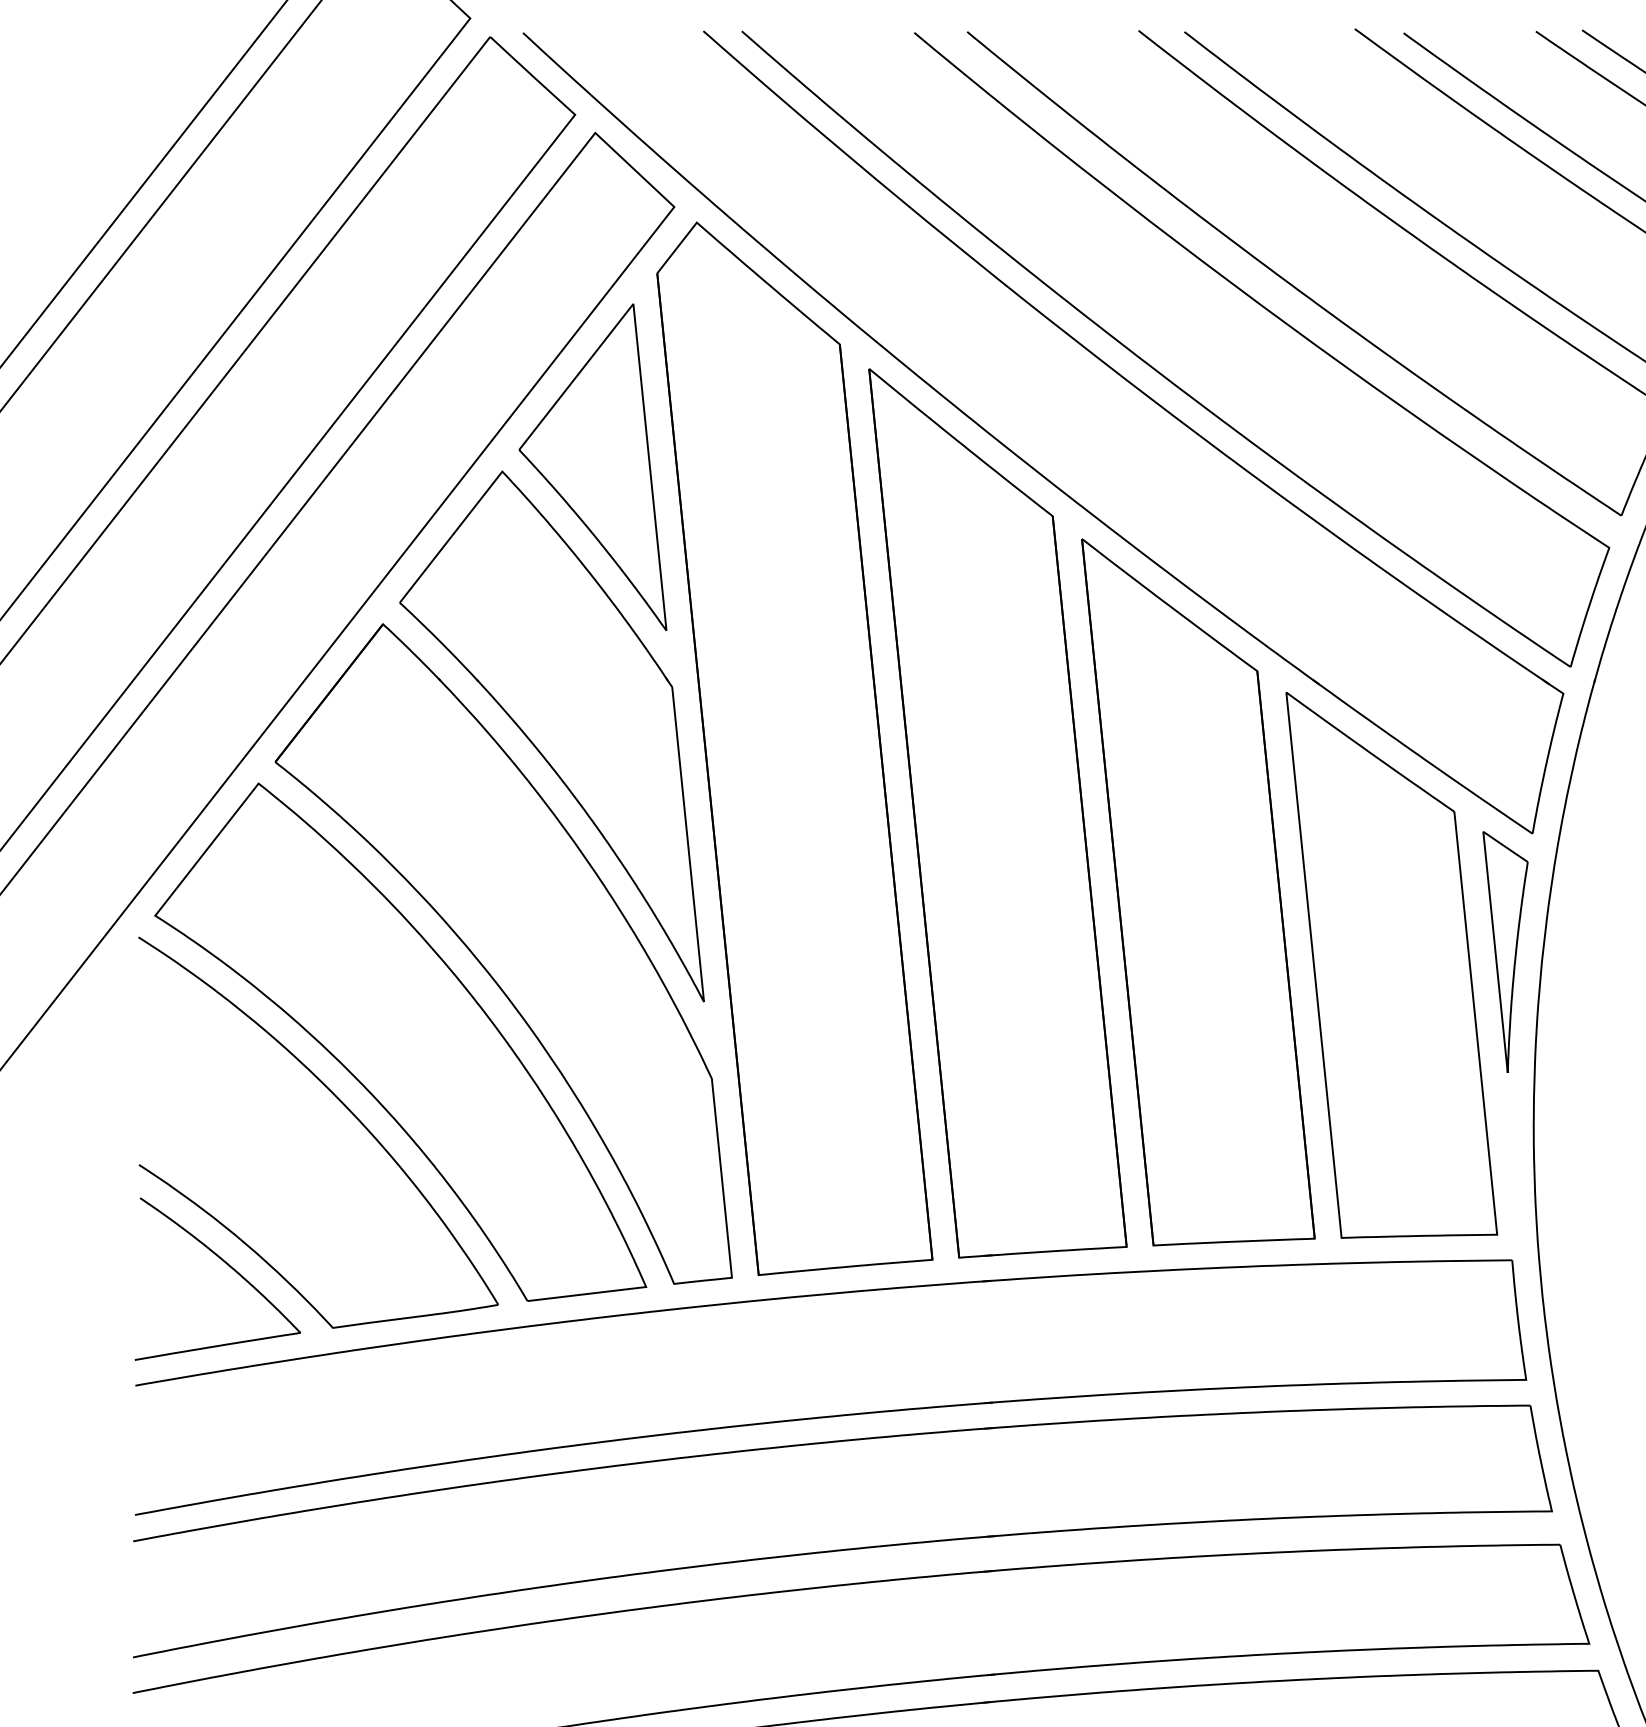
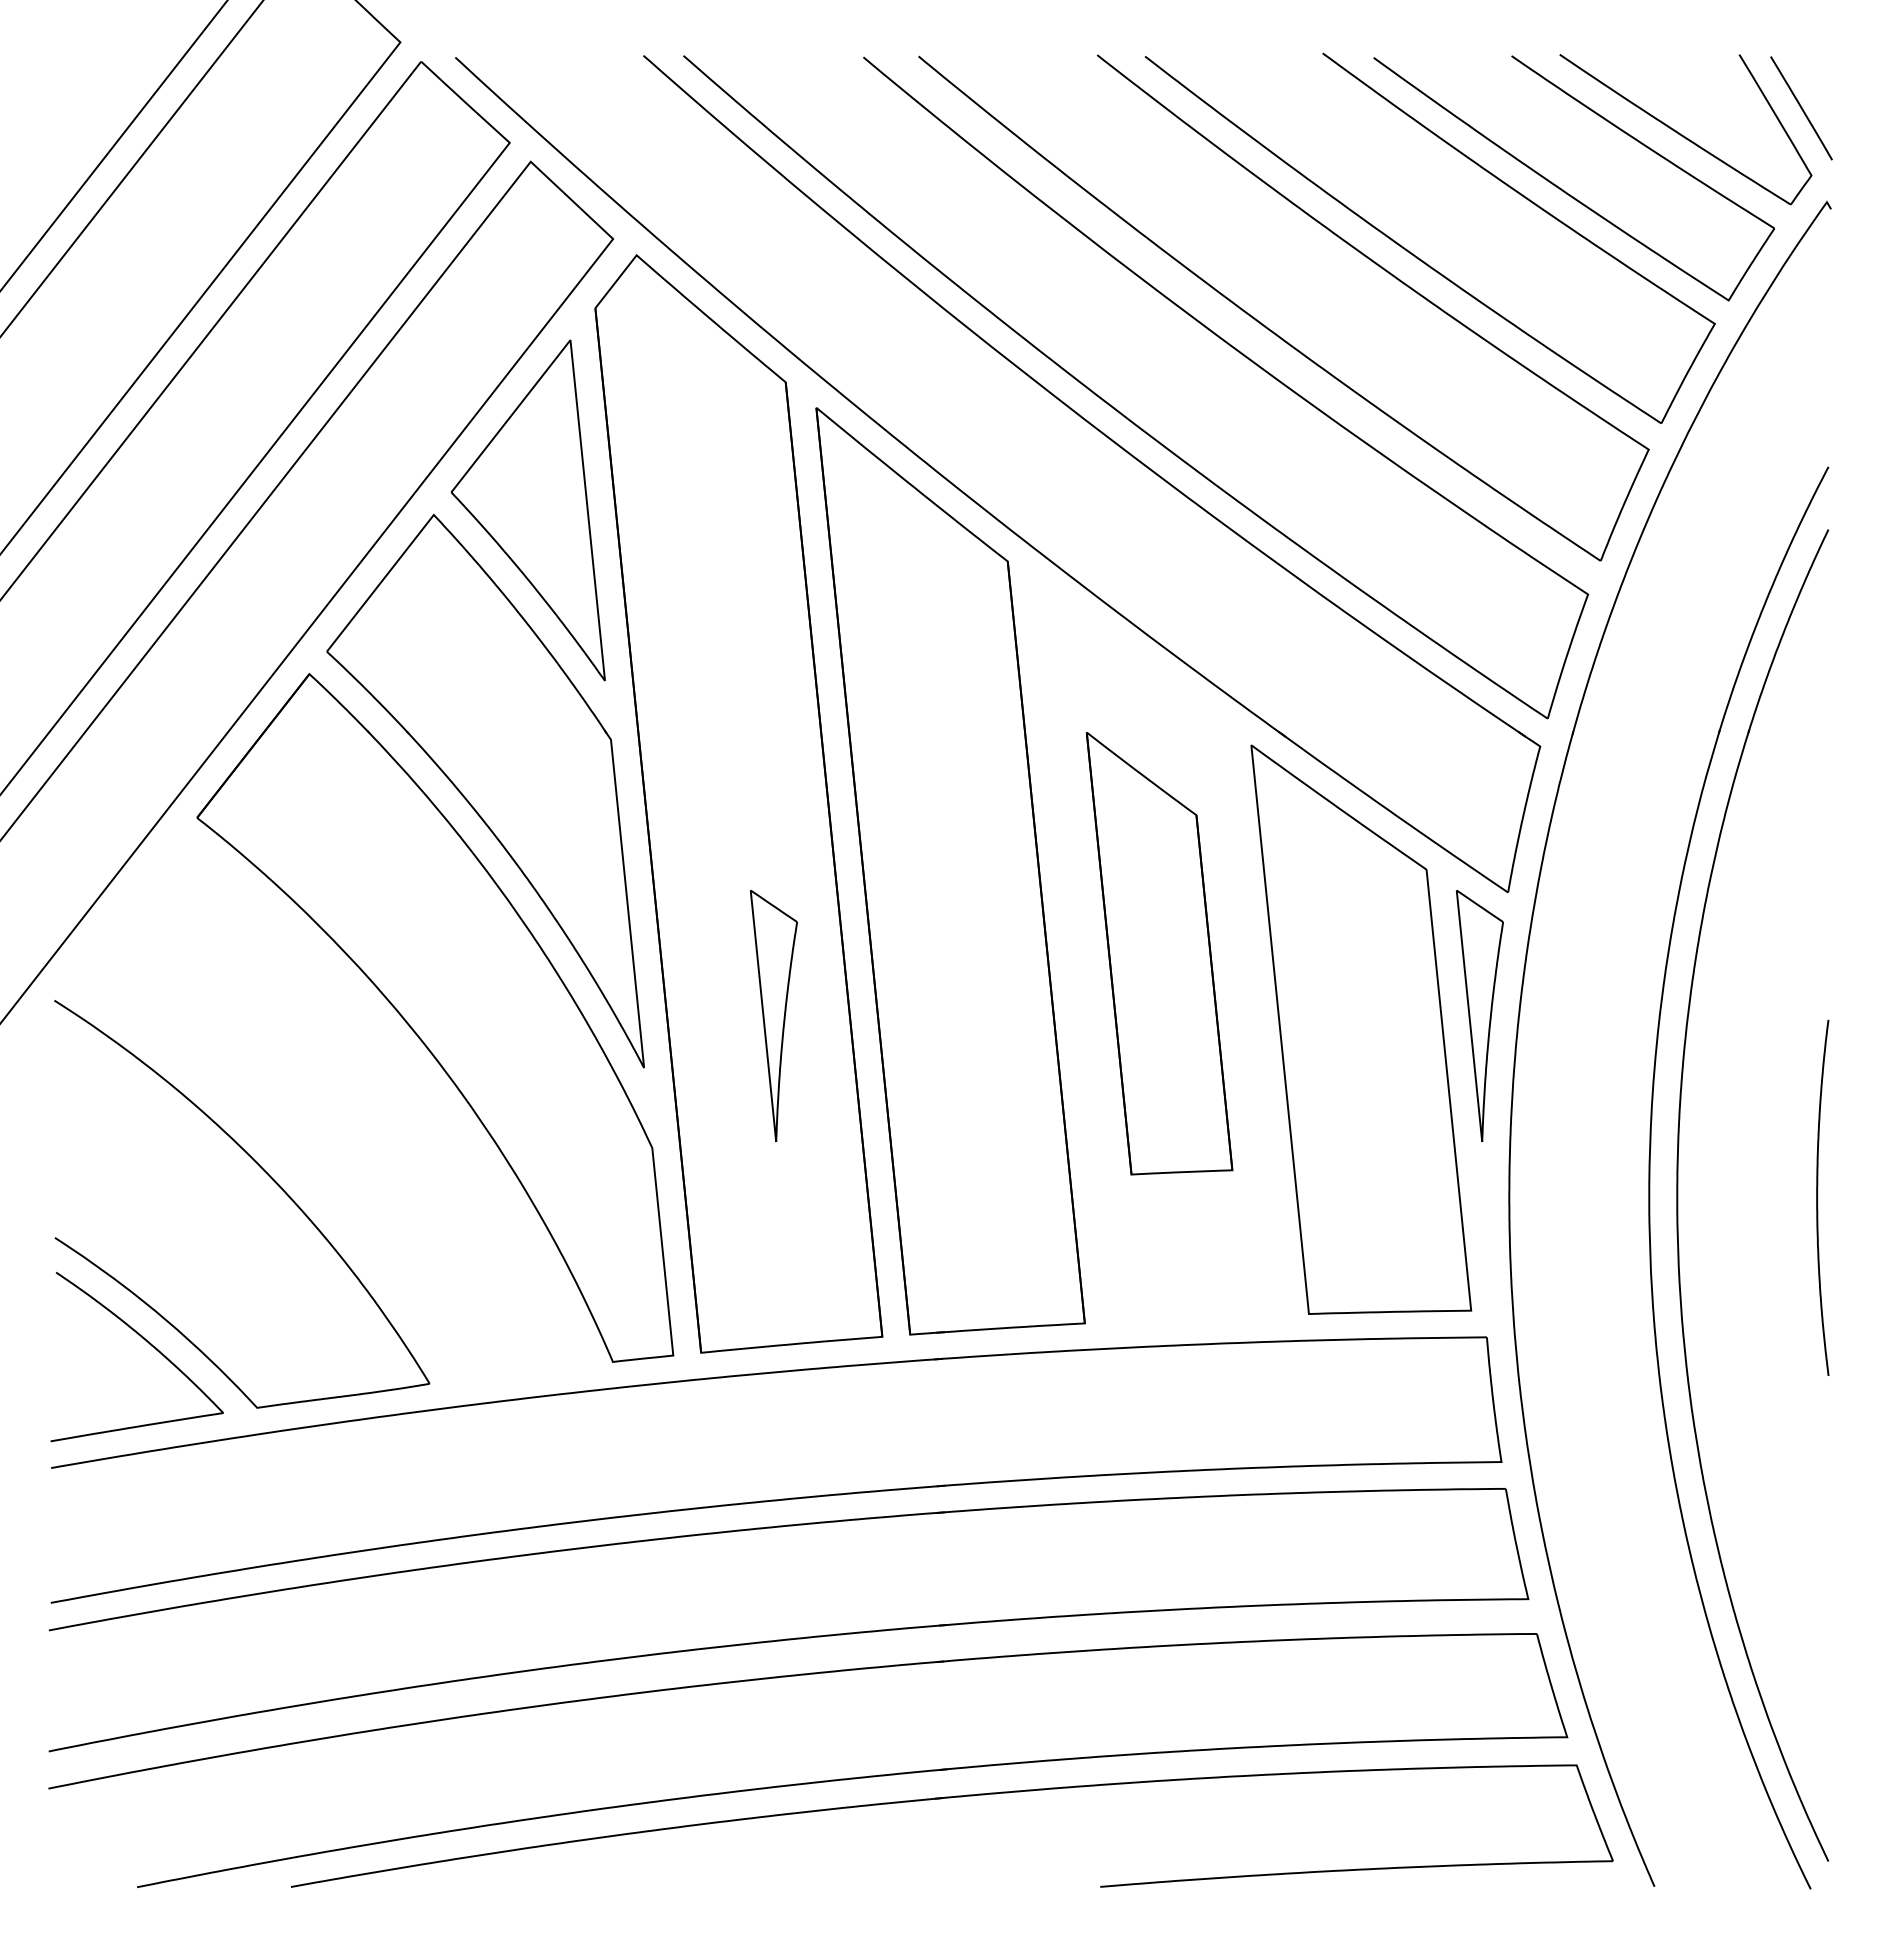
part: (1198, 892) -> (1159, 953), size x0.6
part: (828, 951) -> (773, 1015), added
part: (400, 1041) -> (327, 1109), removed

